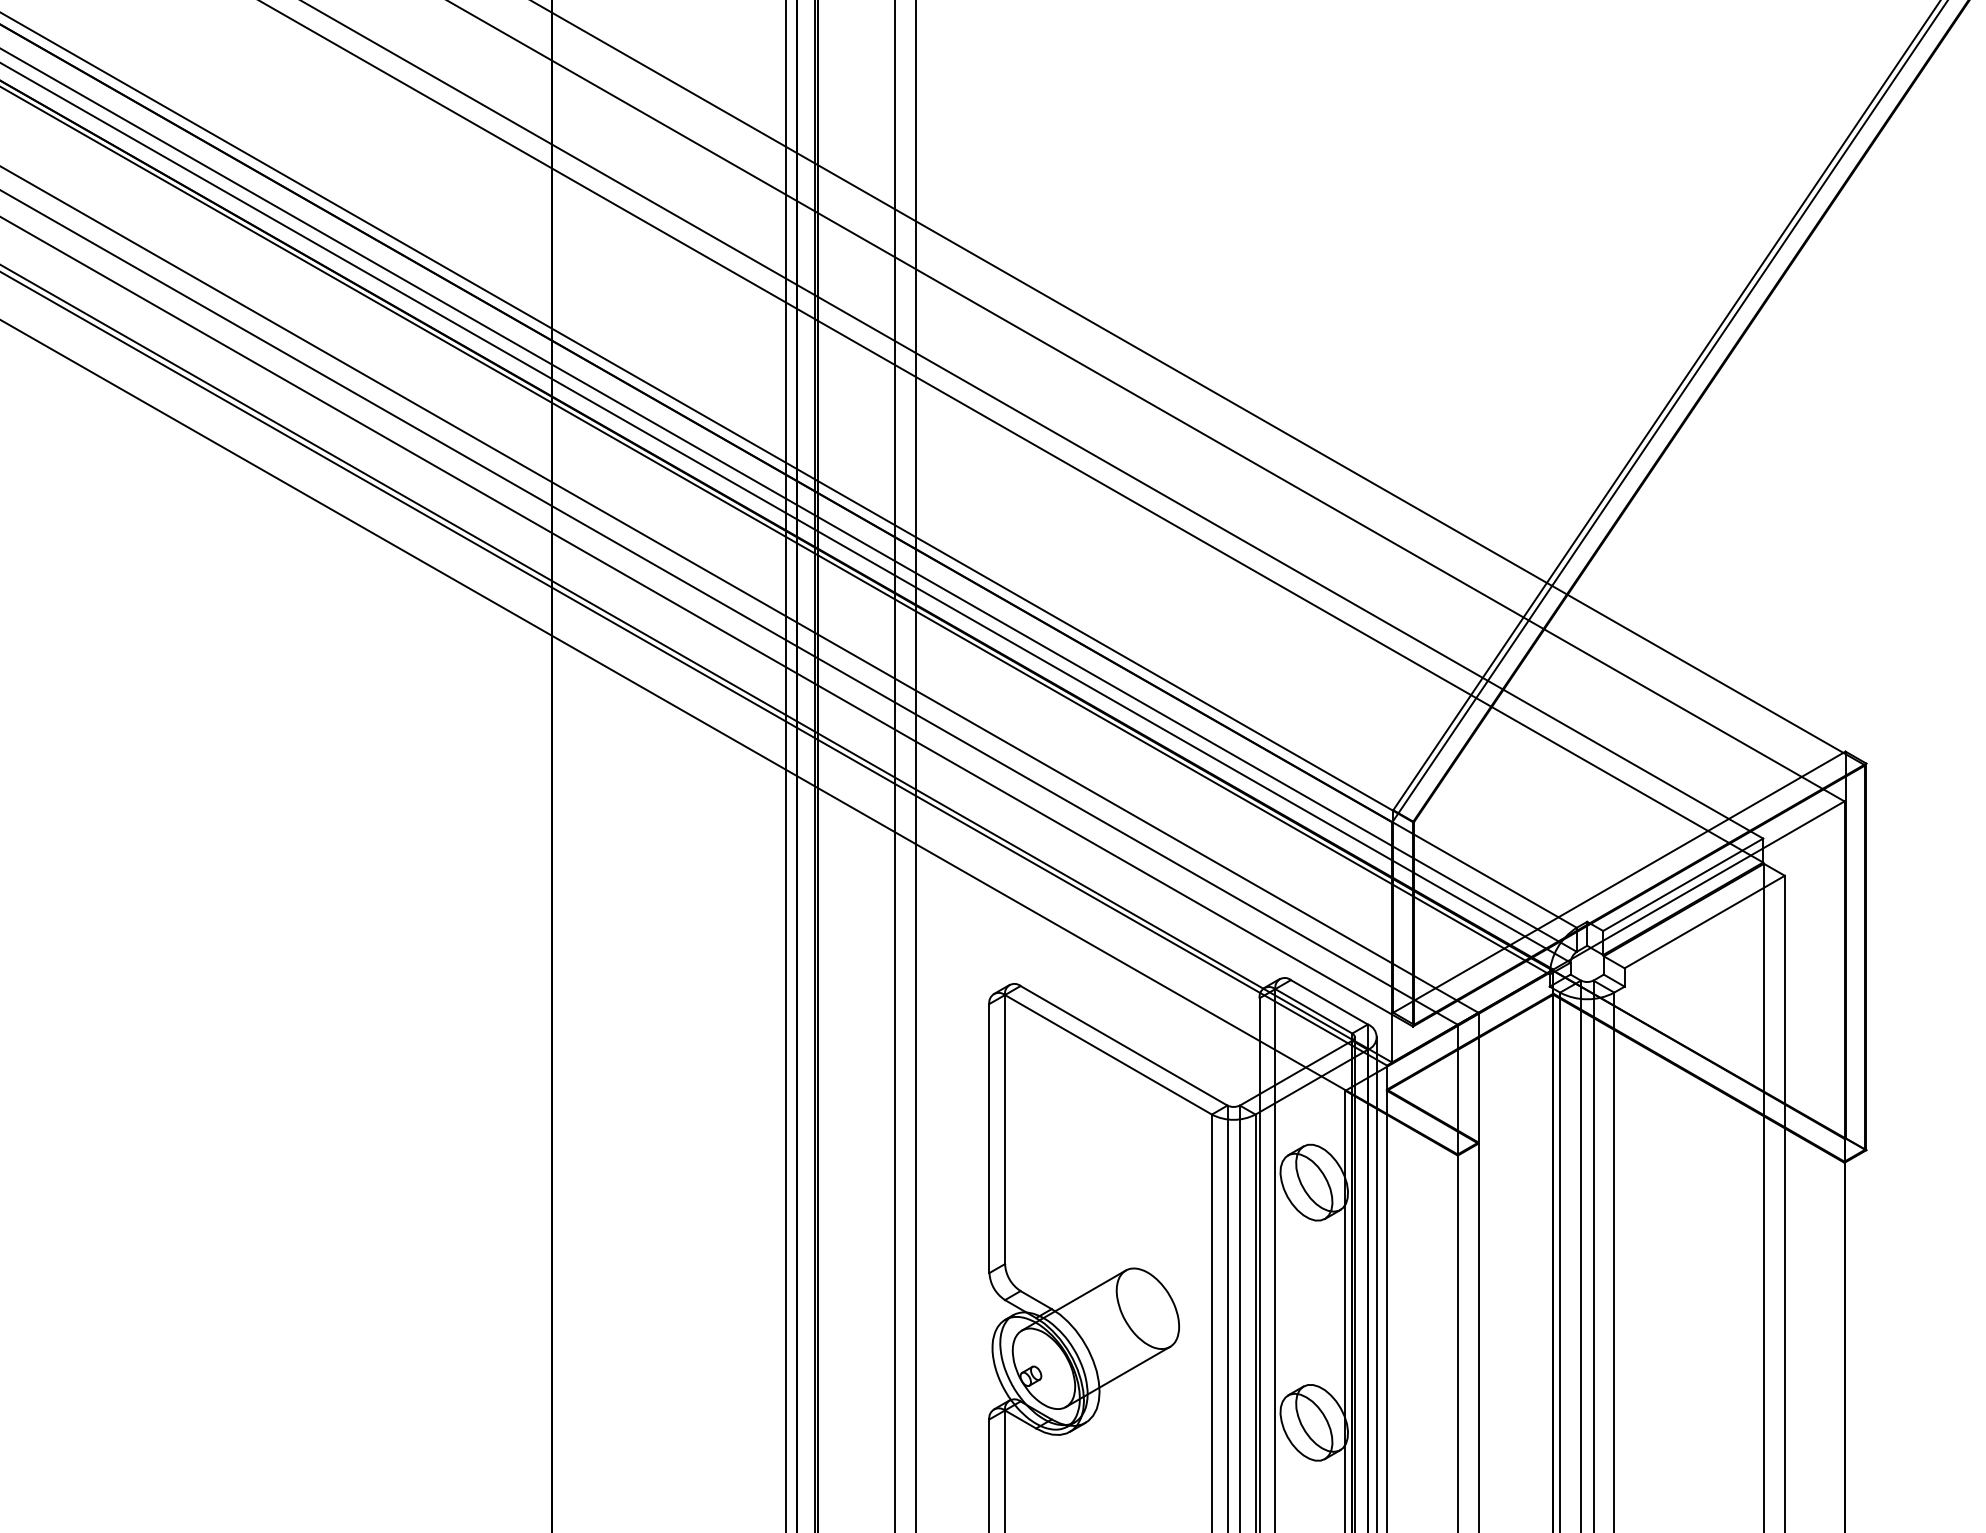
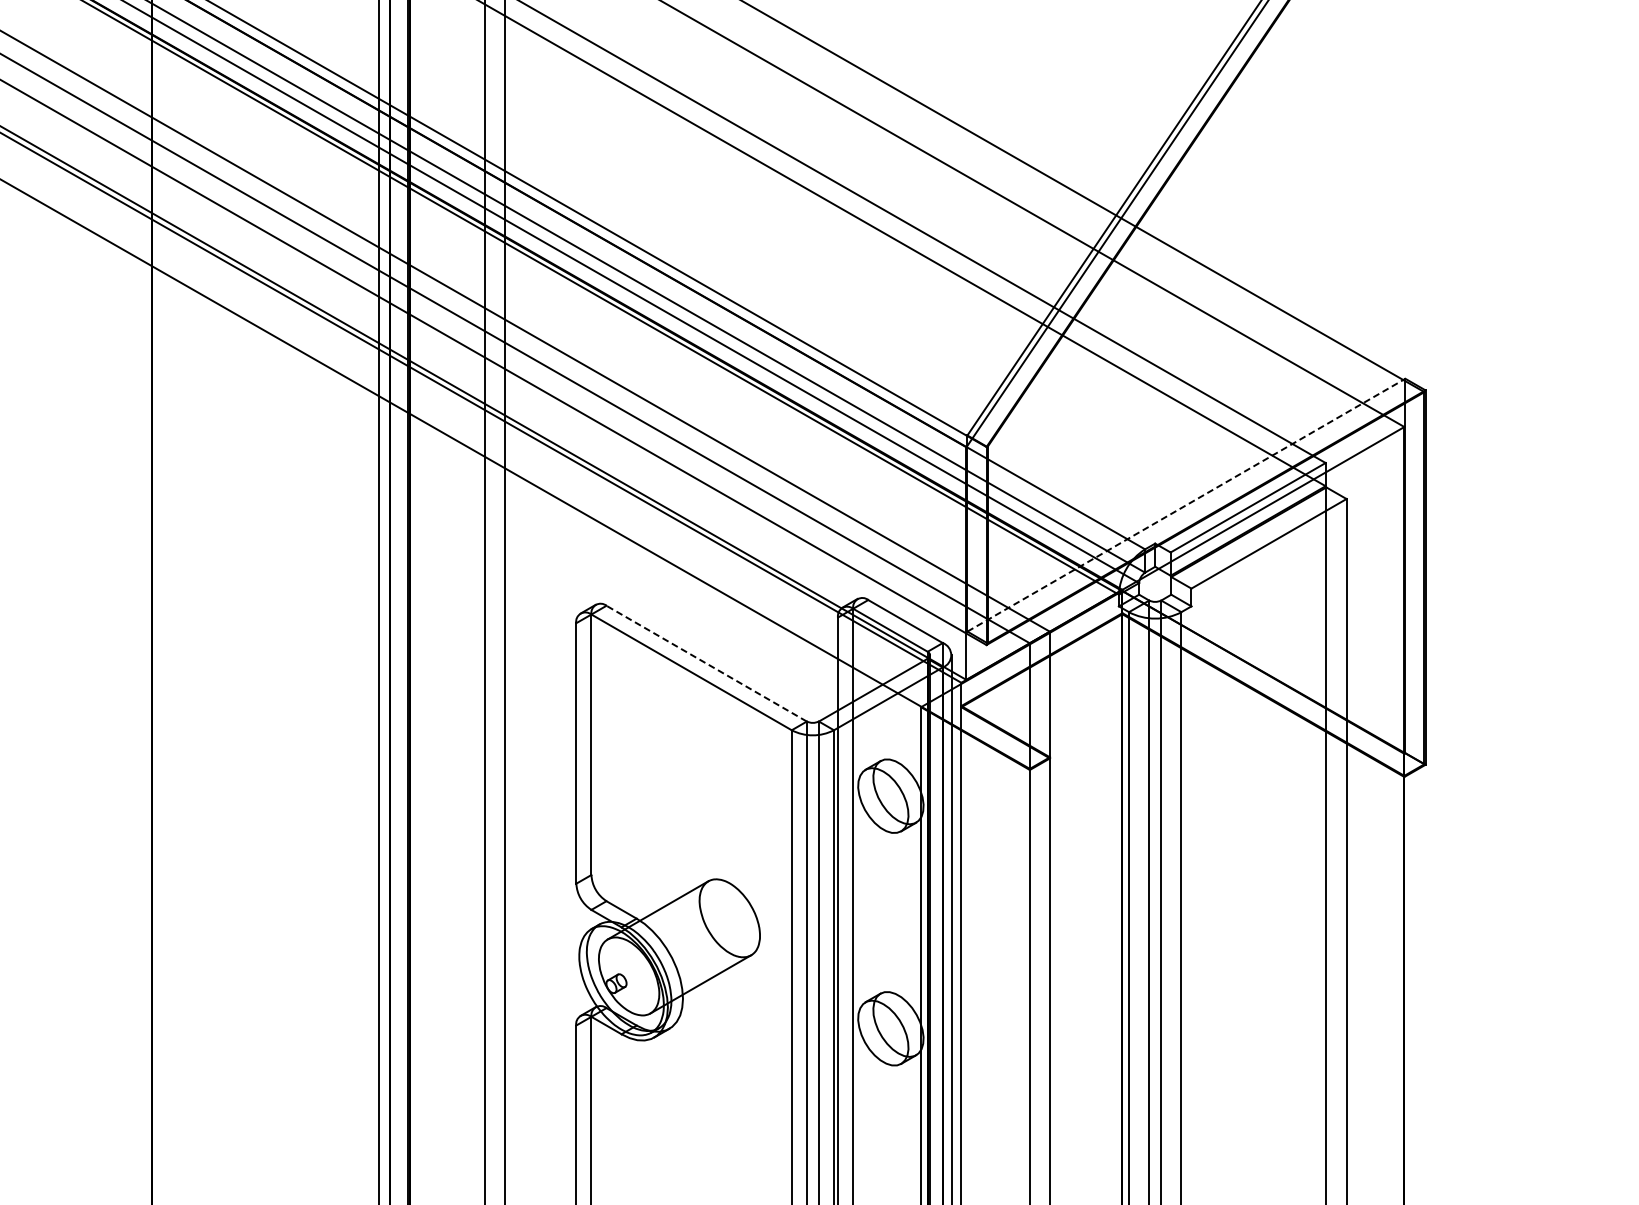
line: (1619, 881) -> (1186, 504), solid -> dashed
line: (1123, 1045) -> (706, 663), solid -> dashed

